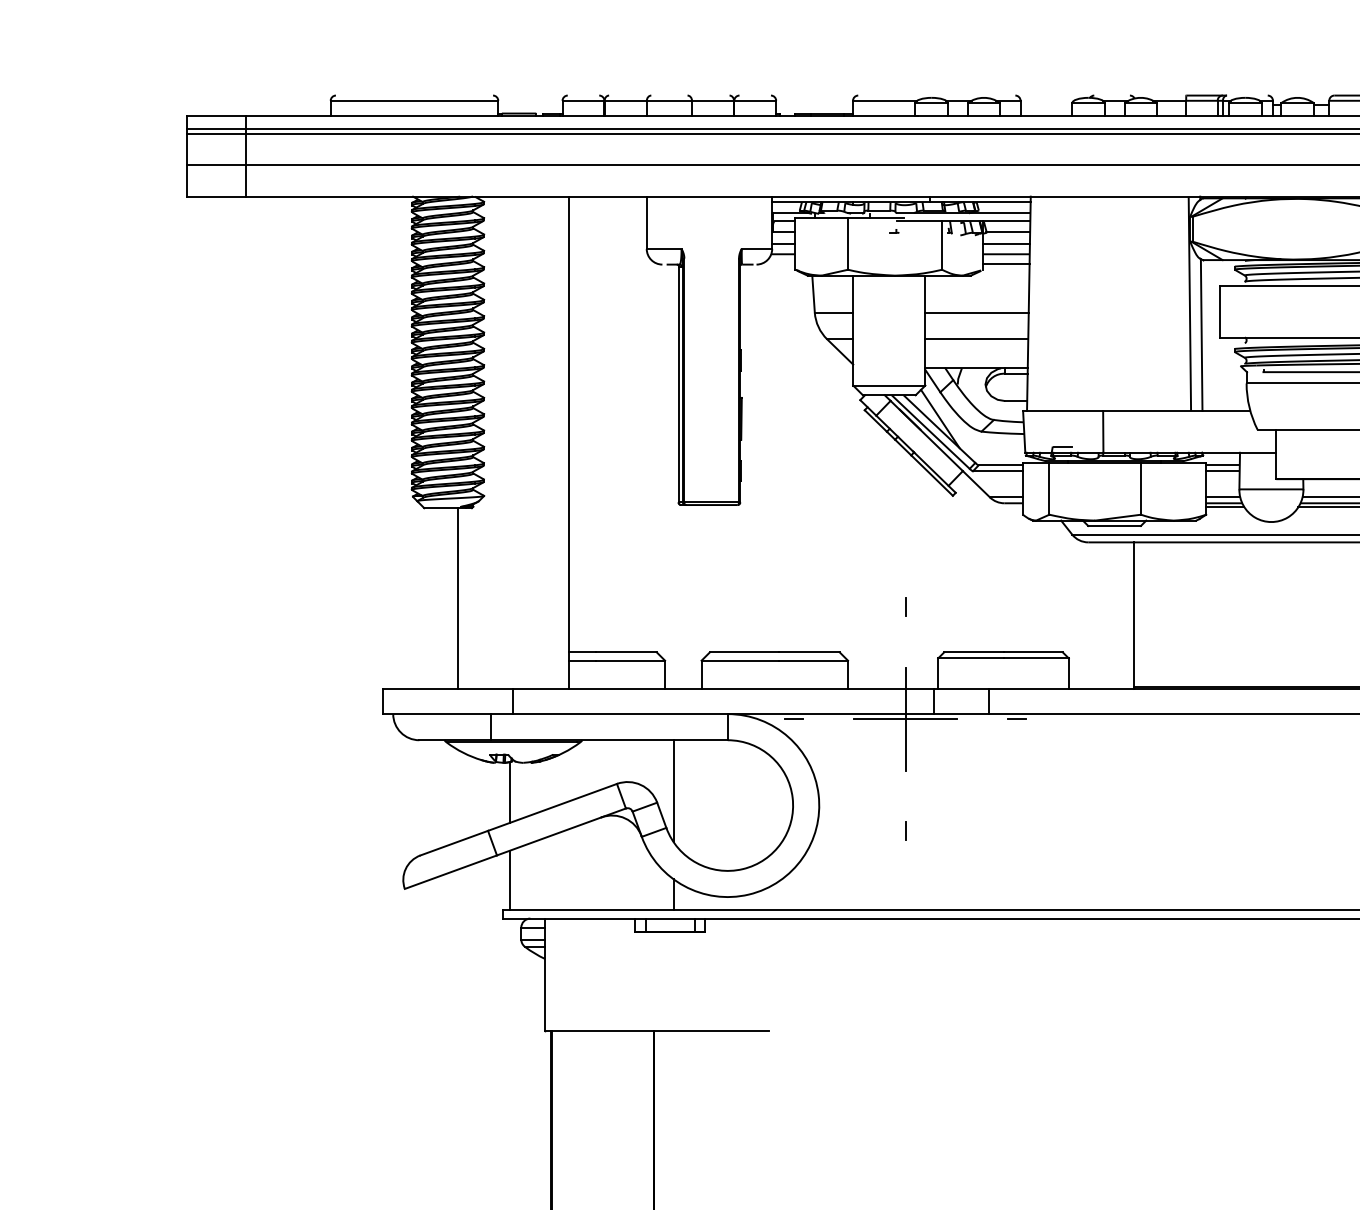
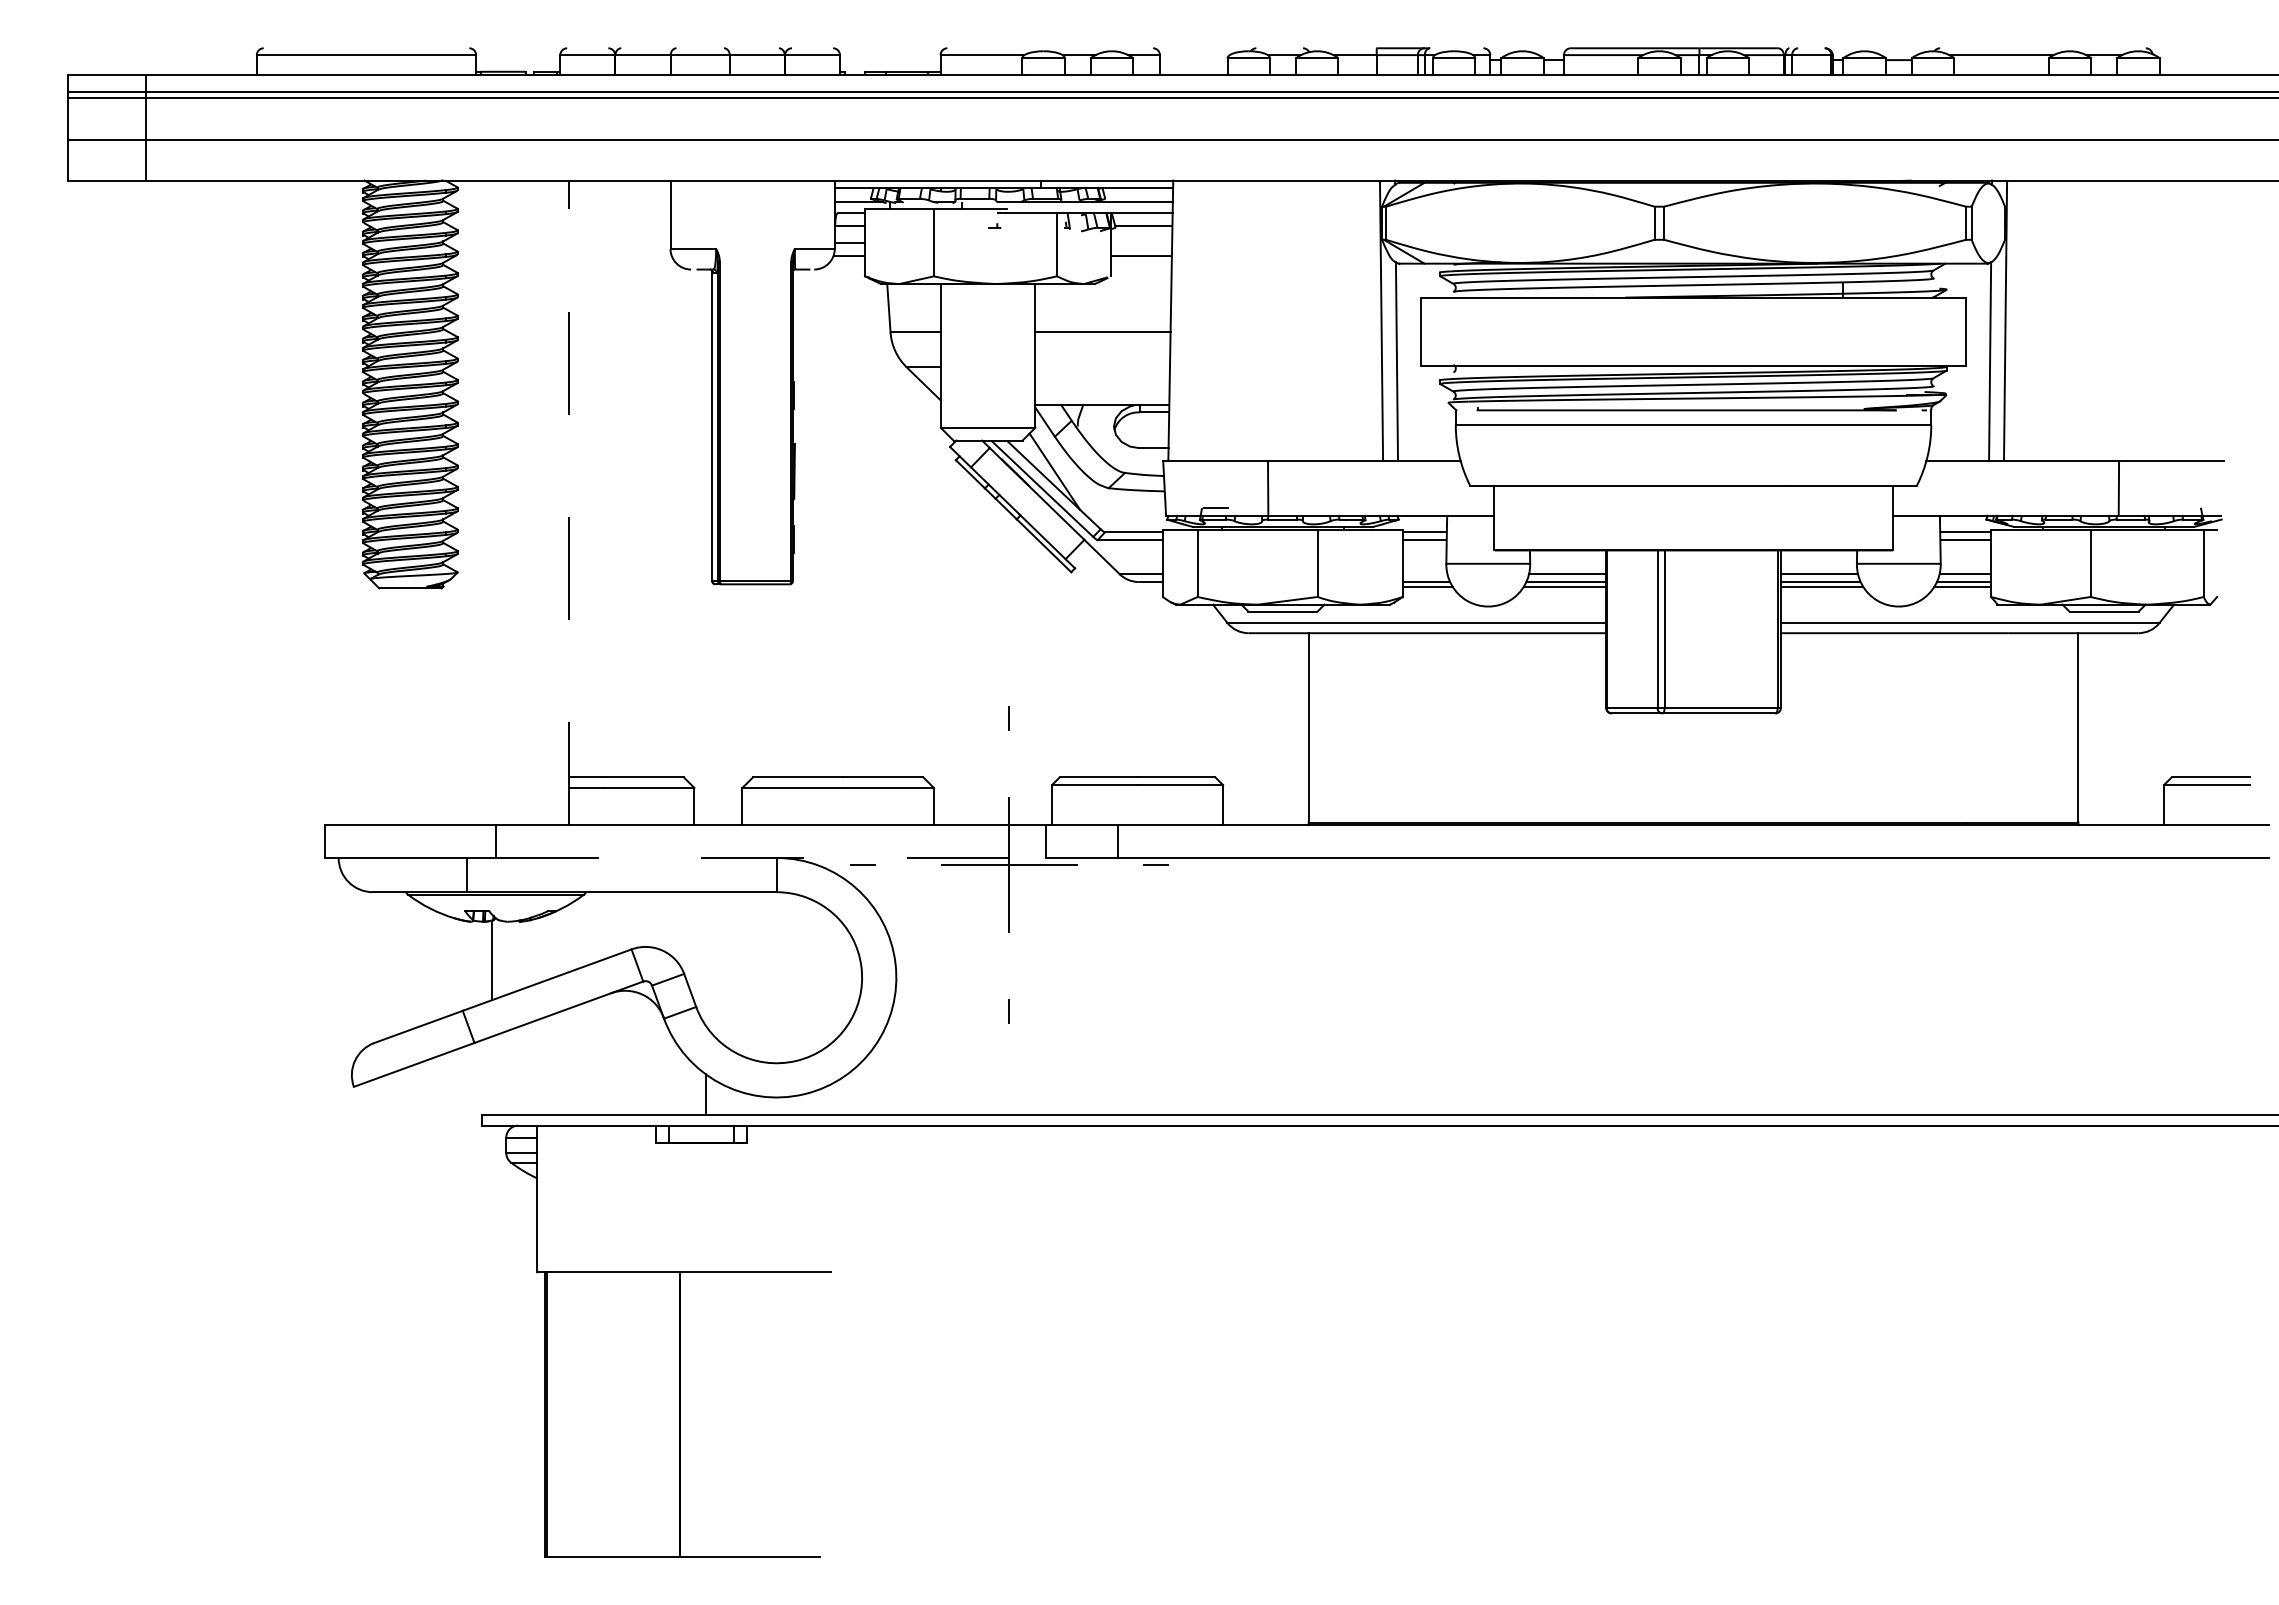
line: (1006, 243) -> (1141, 242), removed
line: (1006, 263) -> (1141, 268), removed
line: (976, 339) -> (1102, 367), removed
line: (568, 442) -> (568, 502), solid -> dashed
line: (1222, 497) -> (1424, 574), removed
line: (458, 598) -> (423, 706), removed
line: (723, 713) -> (771, 857), solid -> dashed
line: (673, 790) -> (705, 958), removed
line: (509, 880) -> (491, 1075), removed

